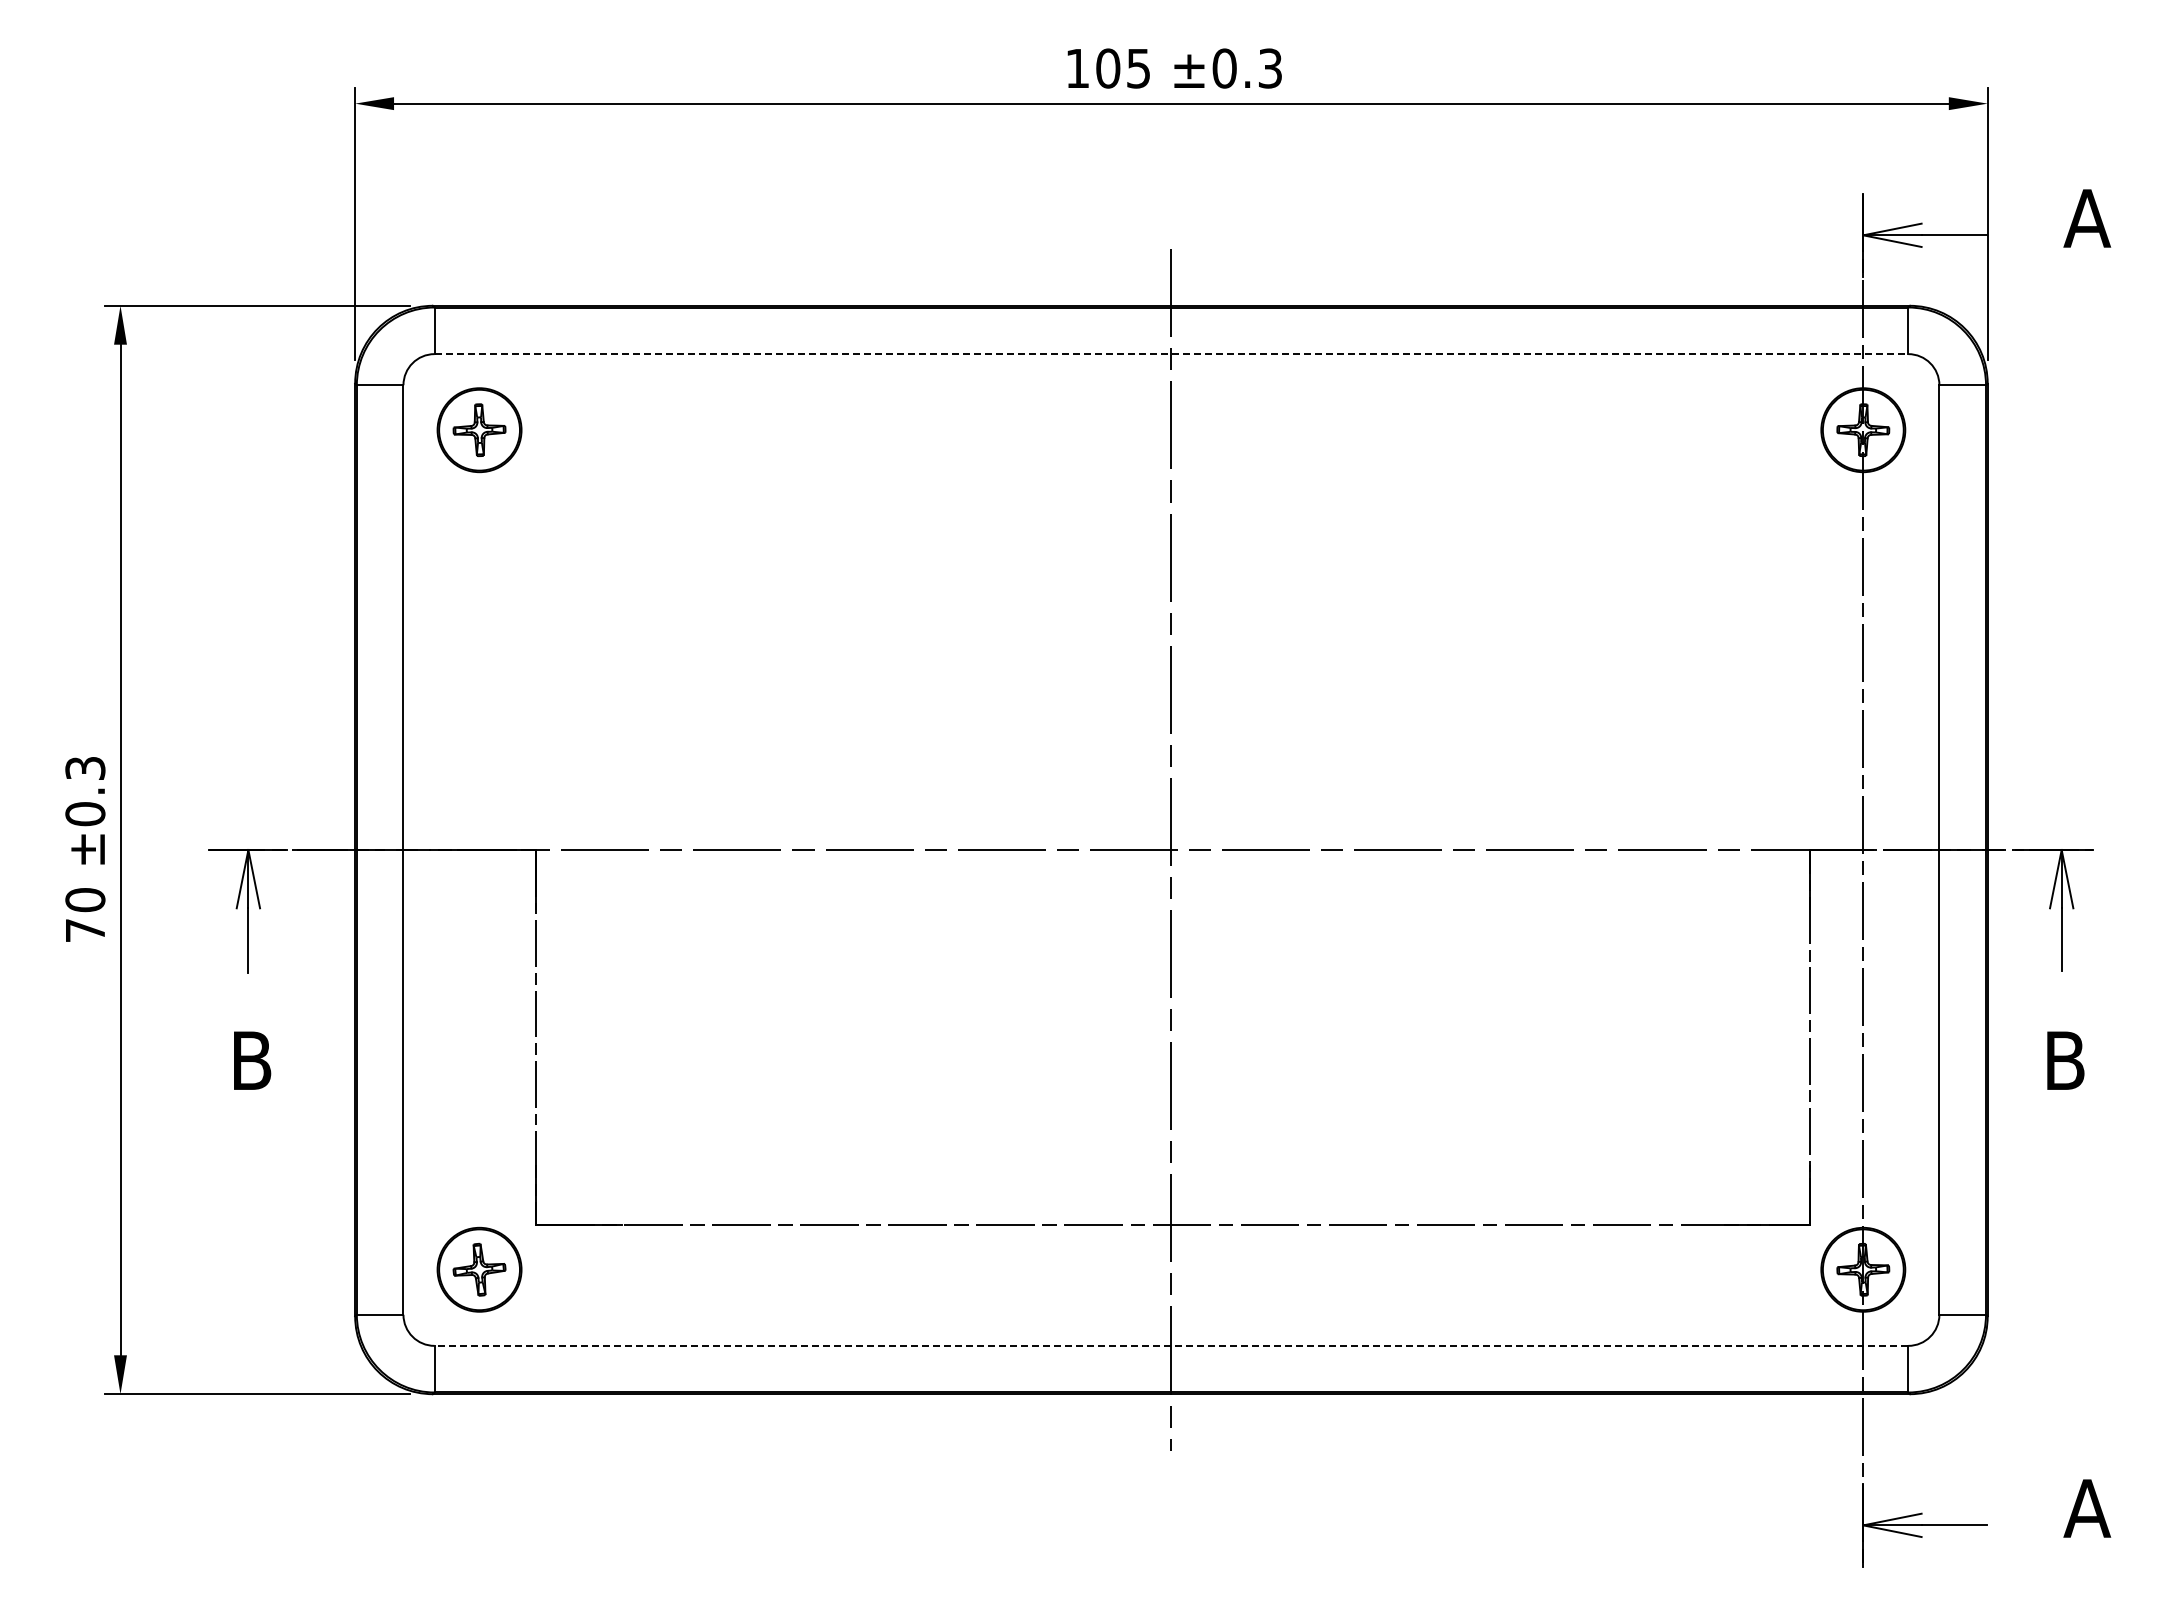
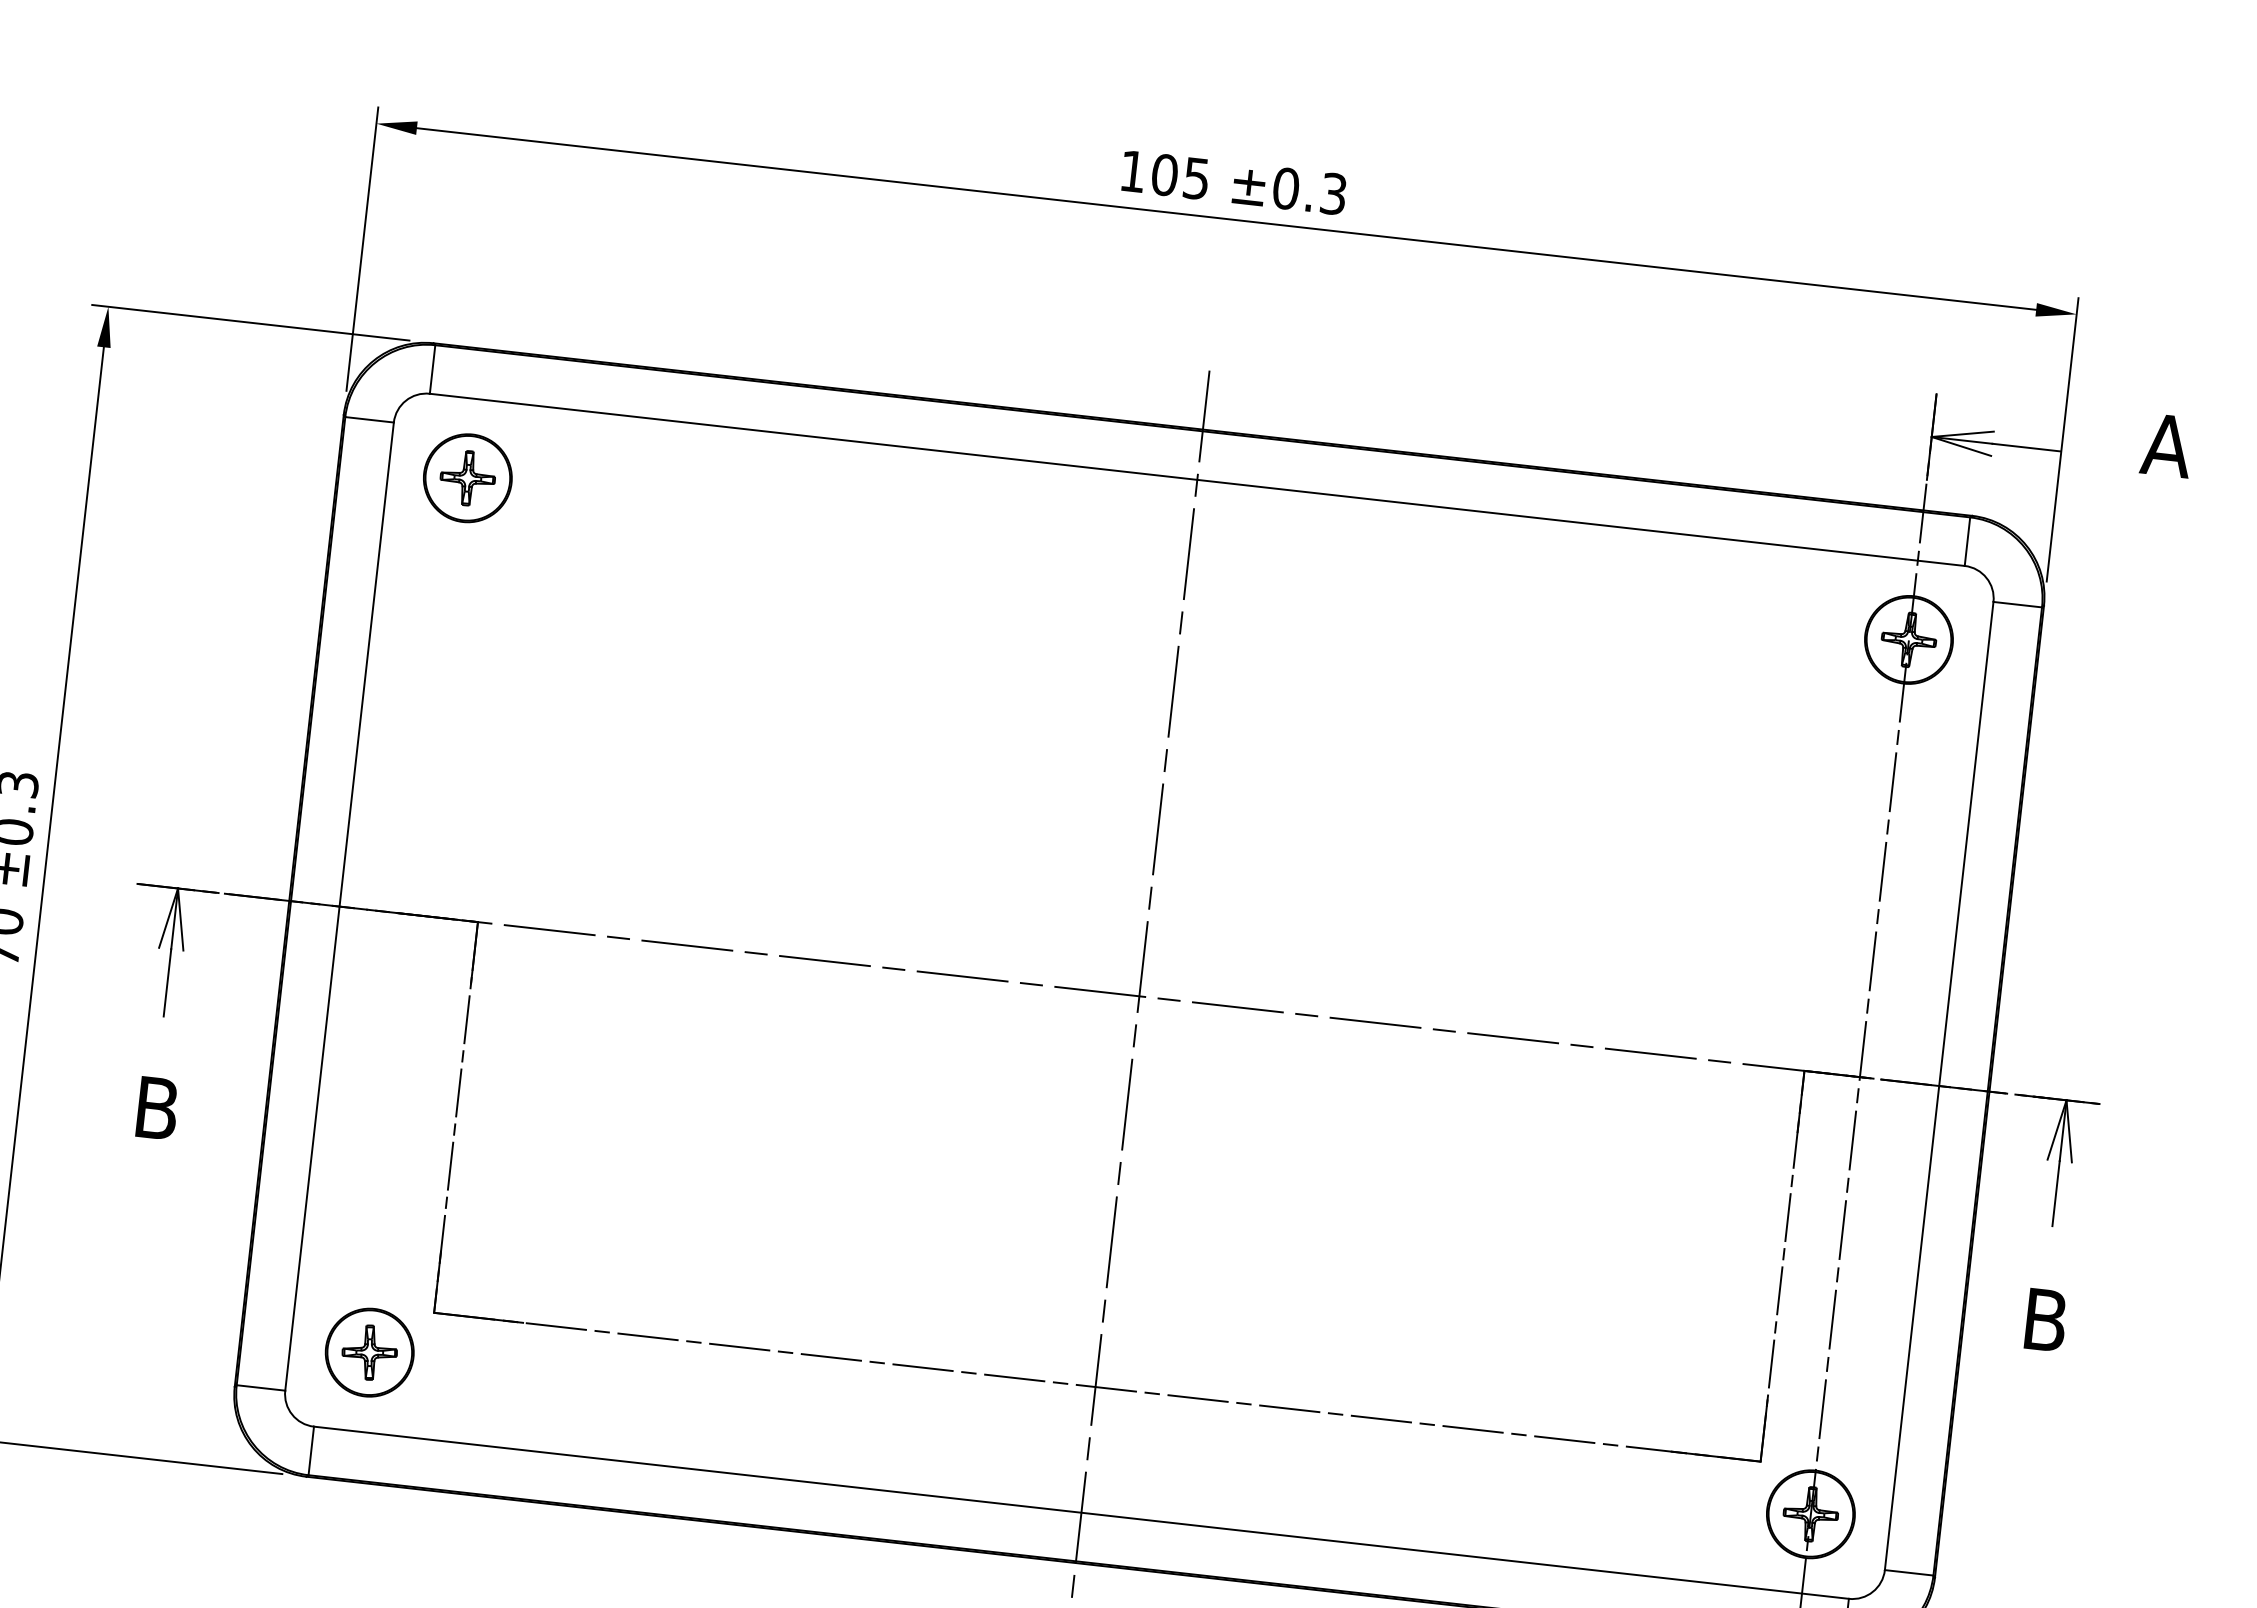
line: (1171, 354) -> (1197, 480), dashed -> solid
line: (1171, 1345) -> (1081, 1512), dashed -> solid

